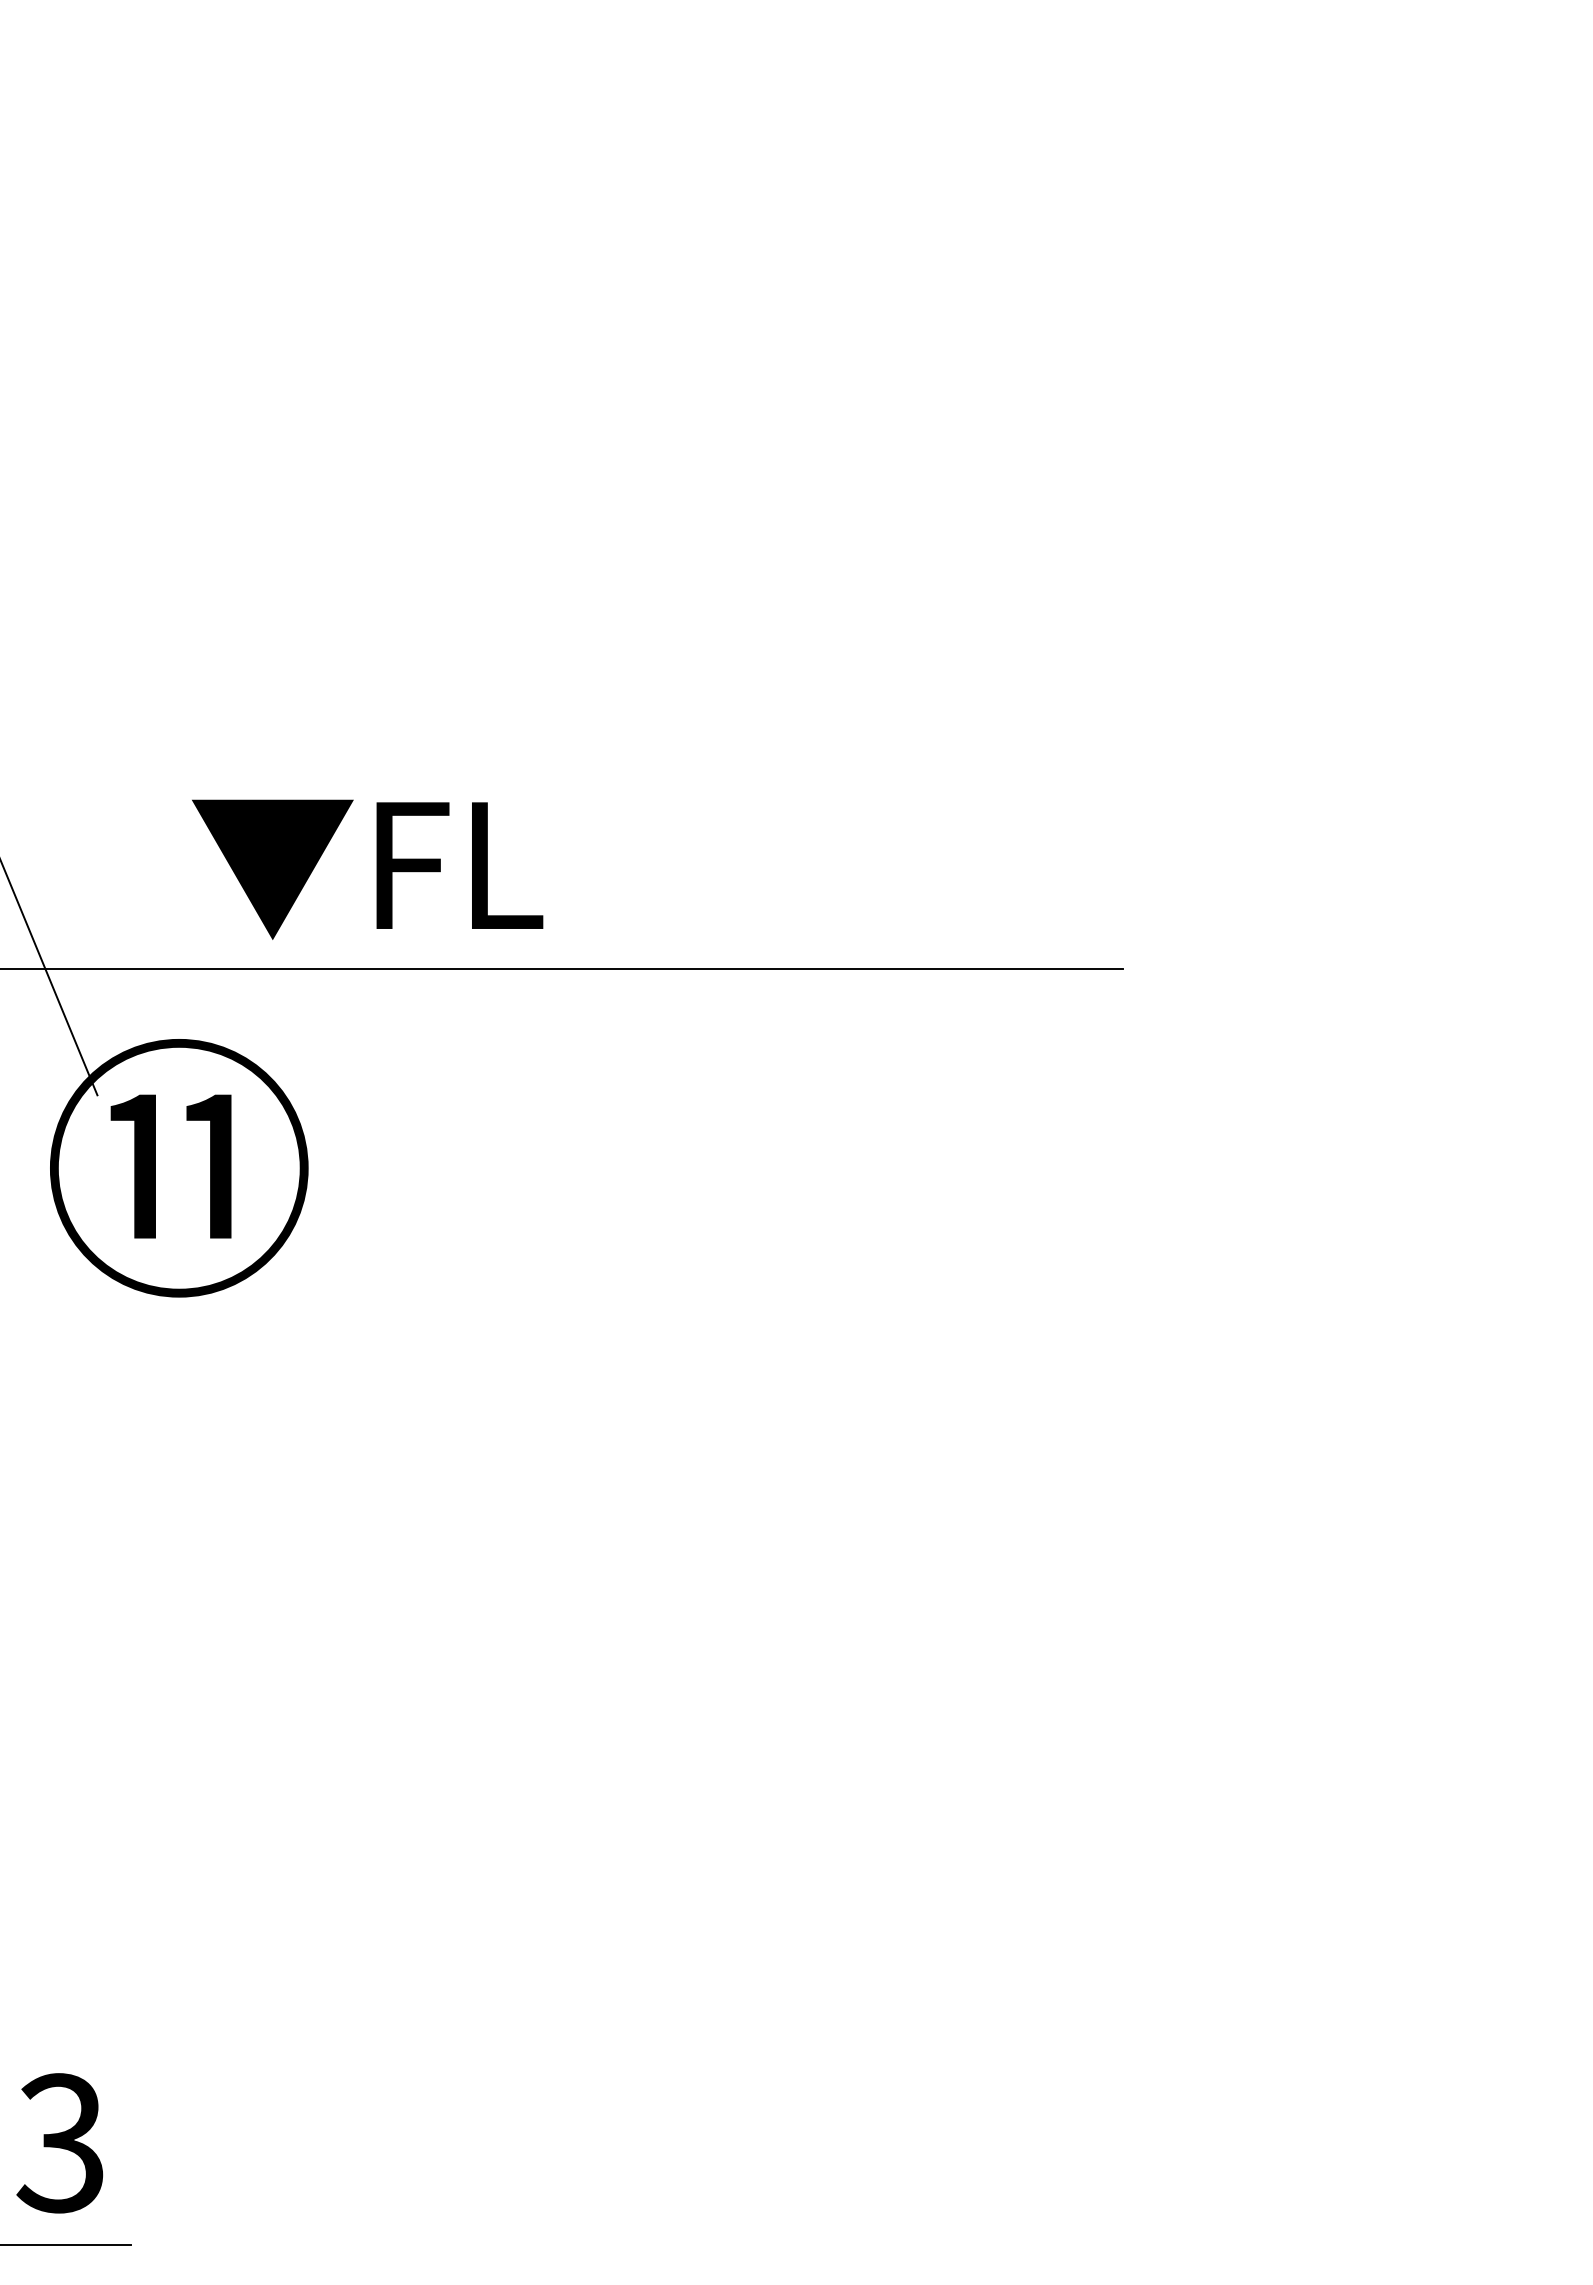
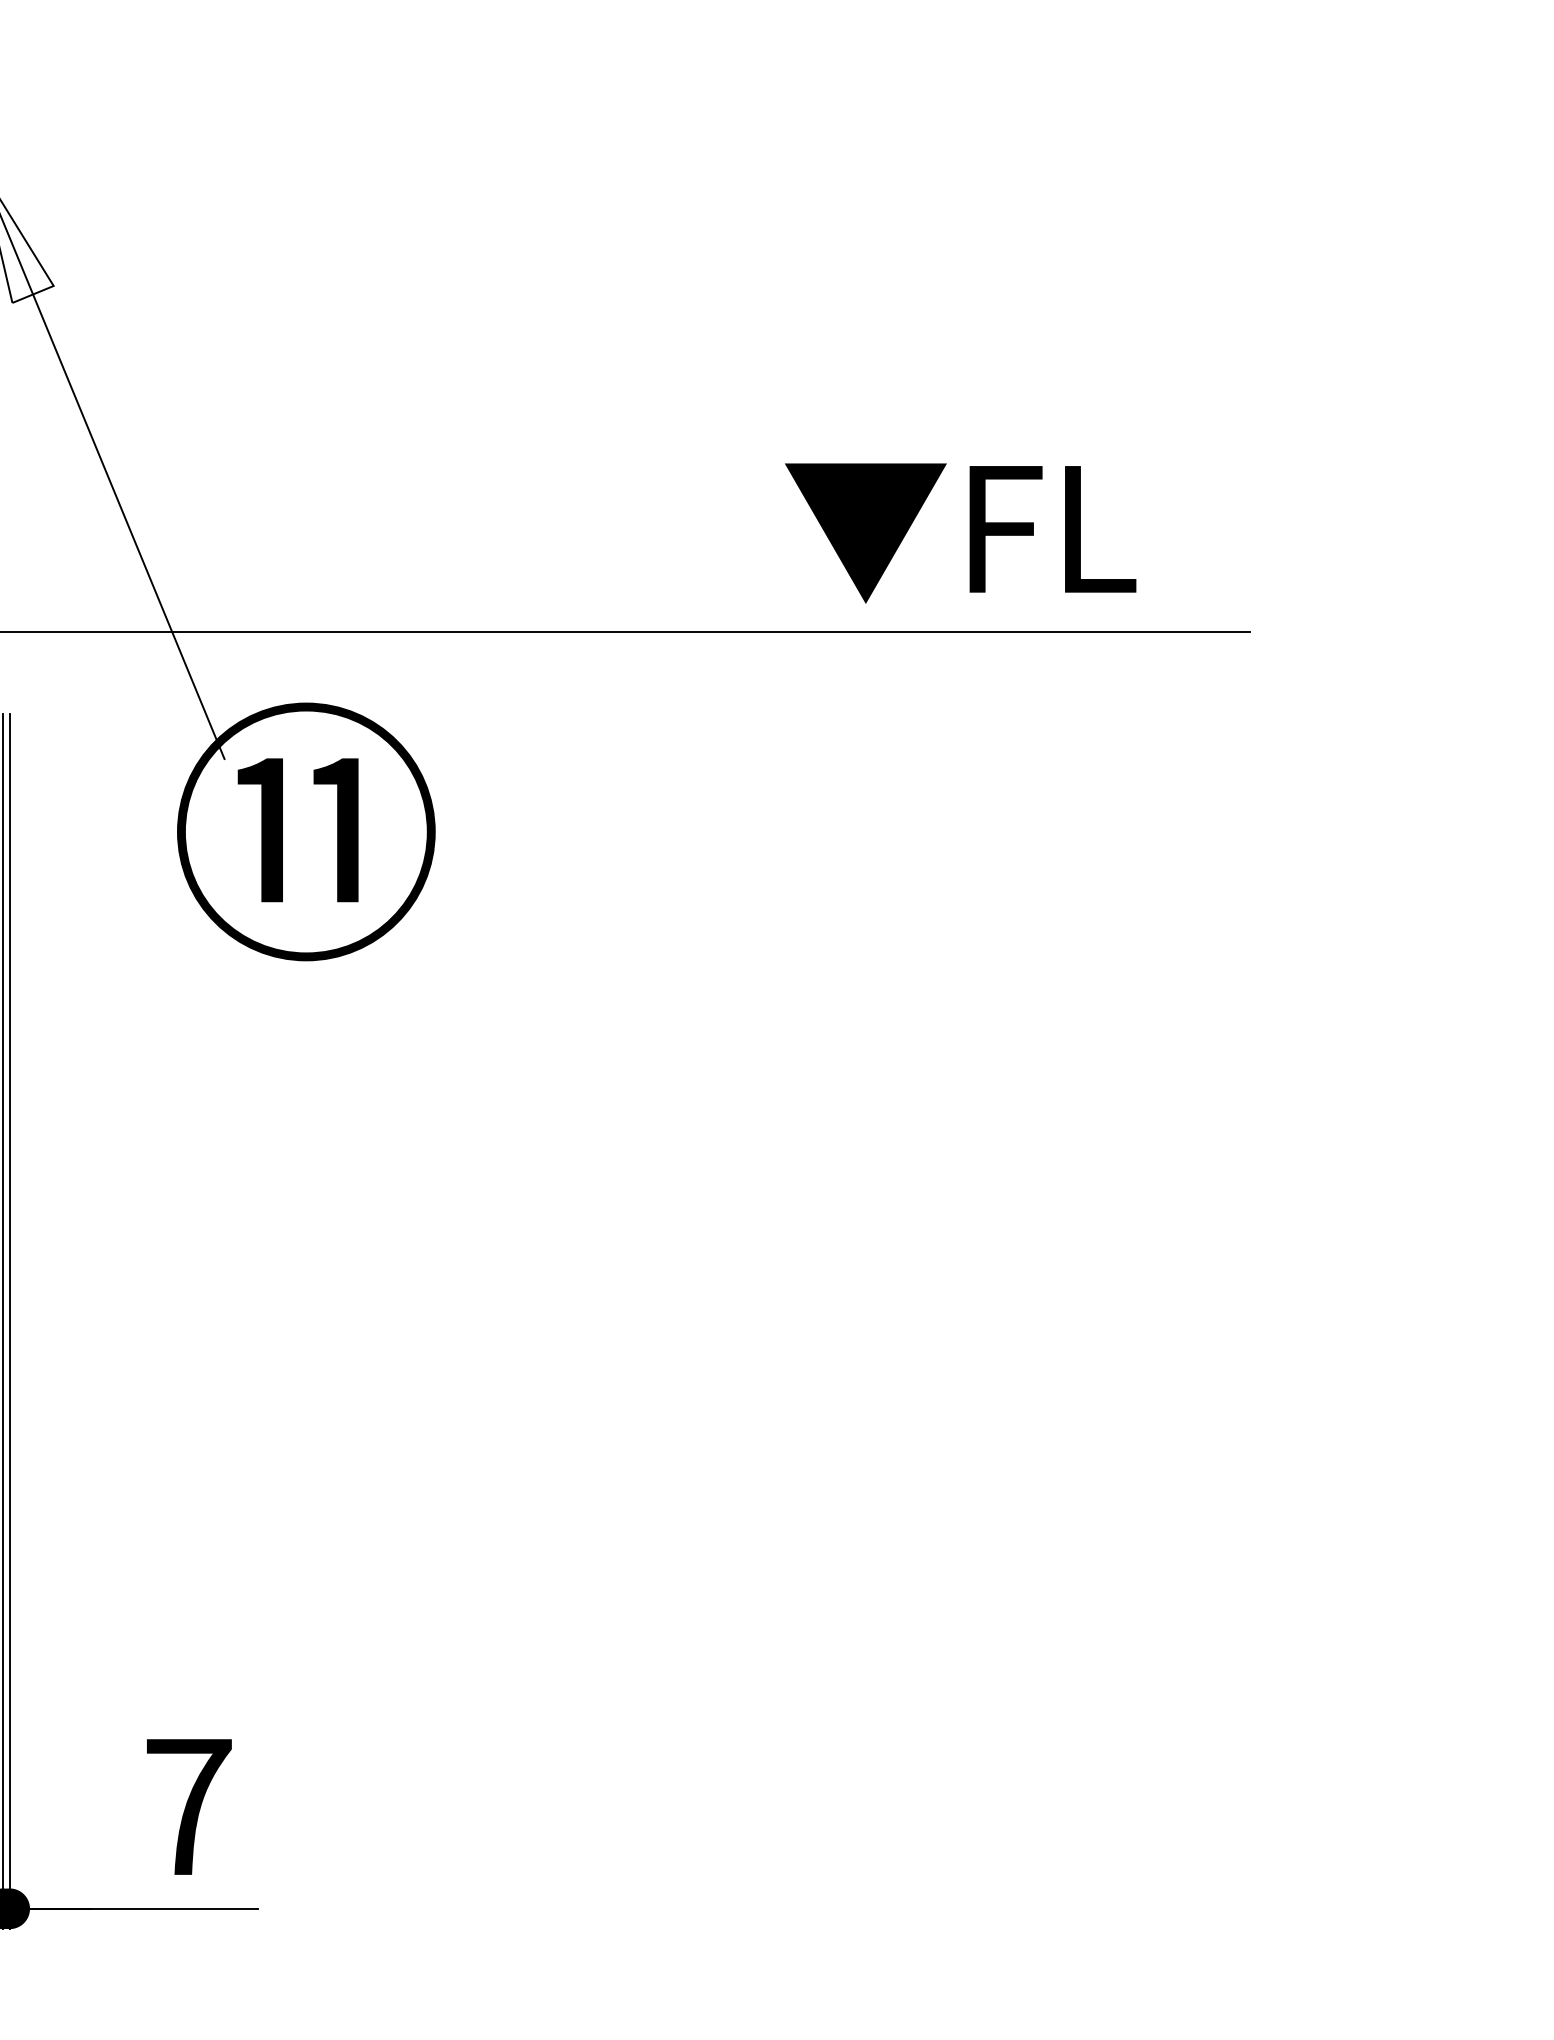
text: (367, 869) -> (960, 533), moved
text: (60, 2143) -> (187, 1807), 3 -> 7

